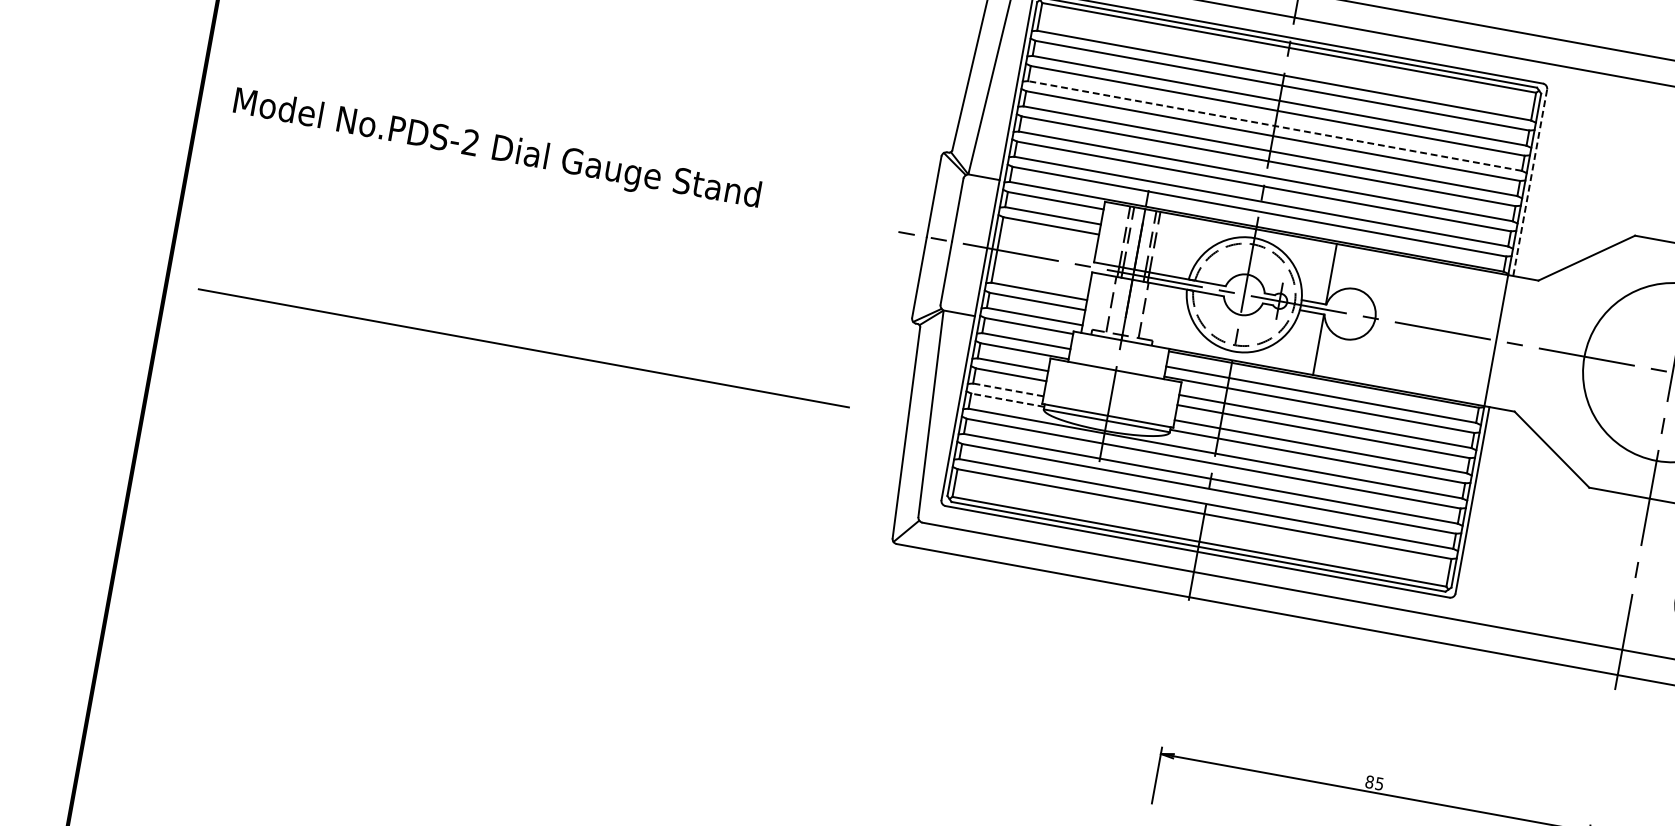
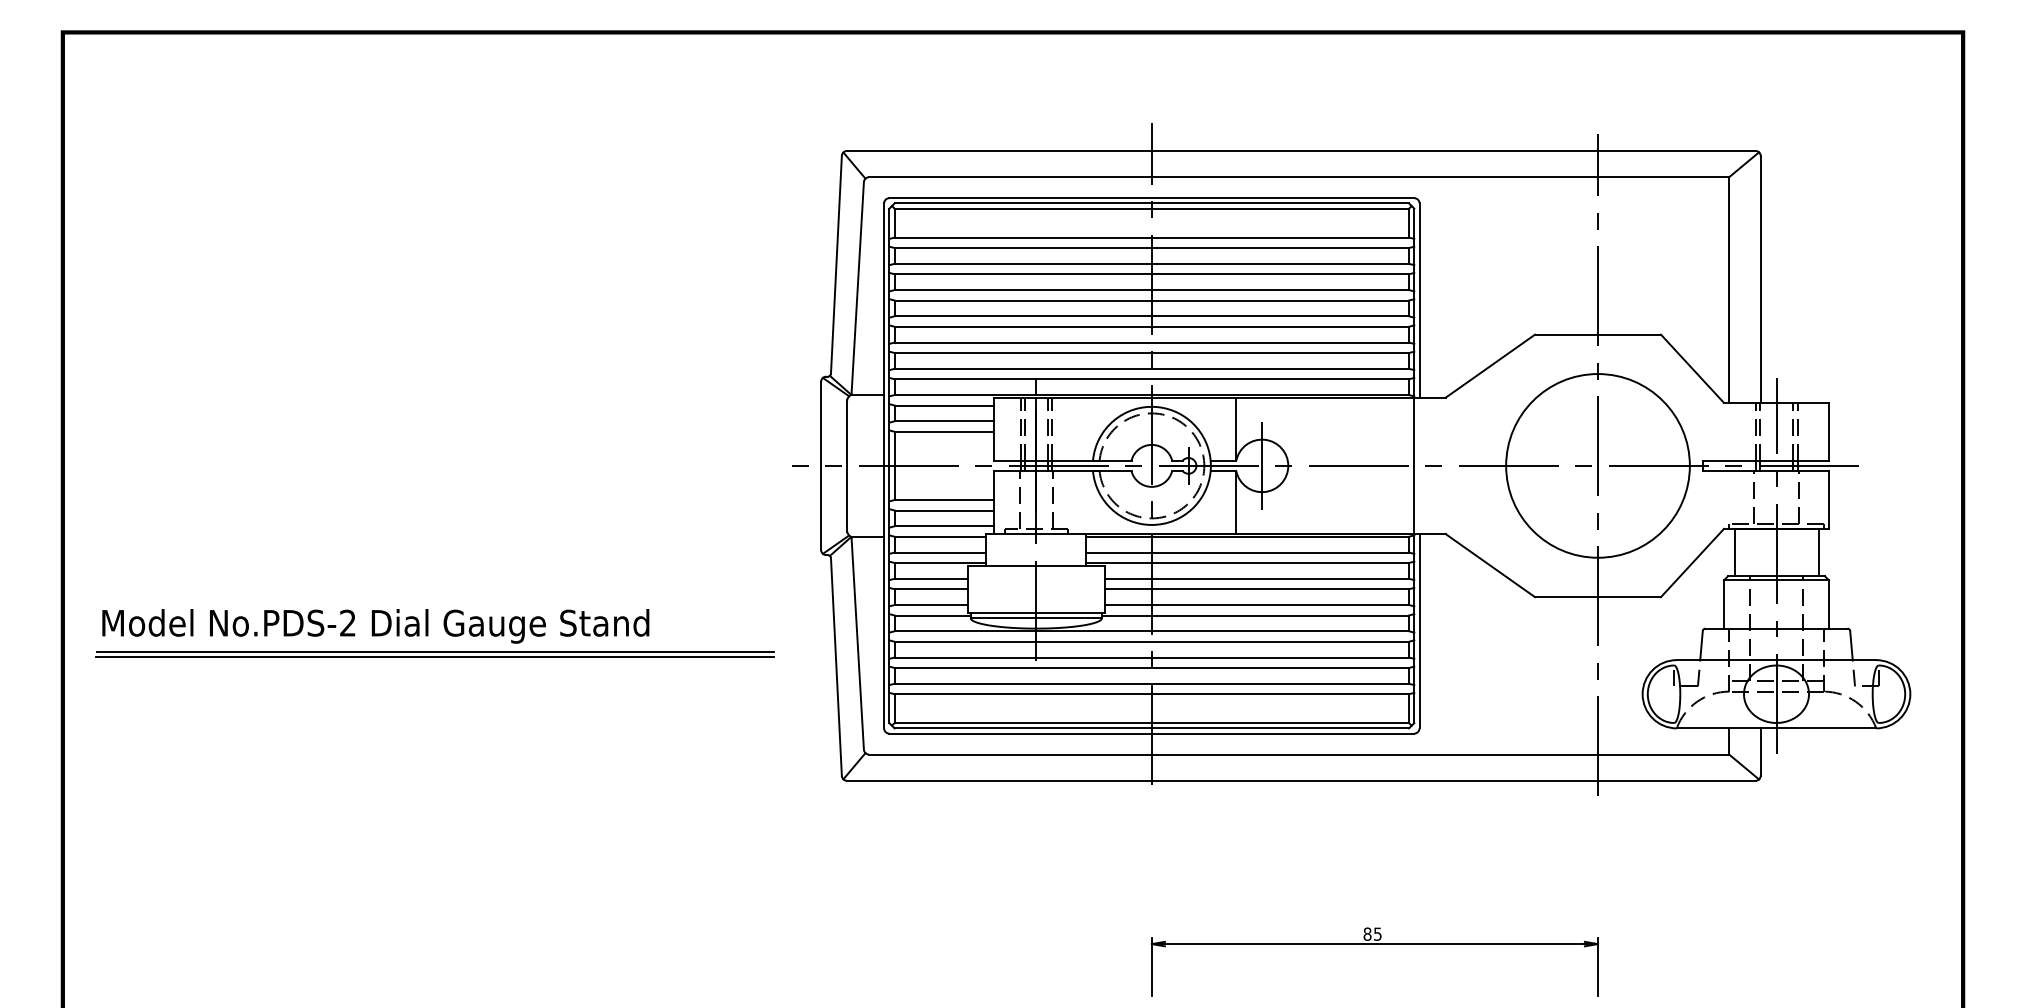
line: (1274, 126) -> (1151, 290), dashed -> solid
text: (496, 150) -> (375, 626), moved
line: (1530, 182) -> (1419, 300), dashed -> solid
line: (1350, 313) -> (1262, 465), added
line: (522, 352) -> (434, 656), added
line: (1008, 390) -> (931, 605), dashed -> solid
line: (1007, 400) -> (932, 615), dashed -> solid

